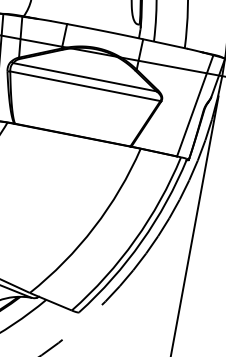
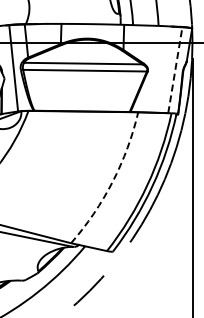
line: (195, 104) -> (175, 69), solid -> dashed
arc: (94, 227) -> (112, 181), solid -> dashed

